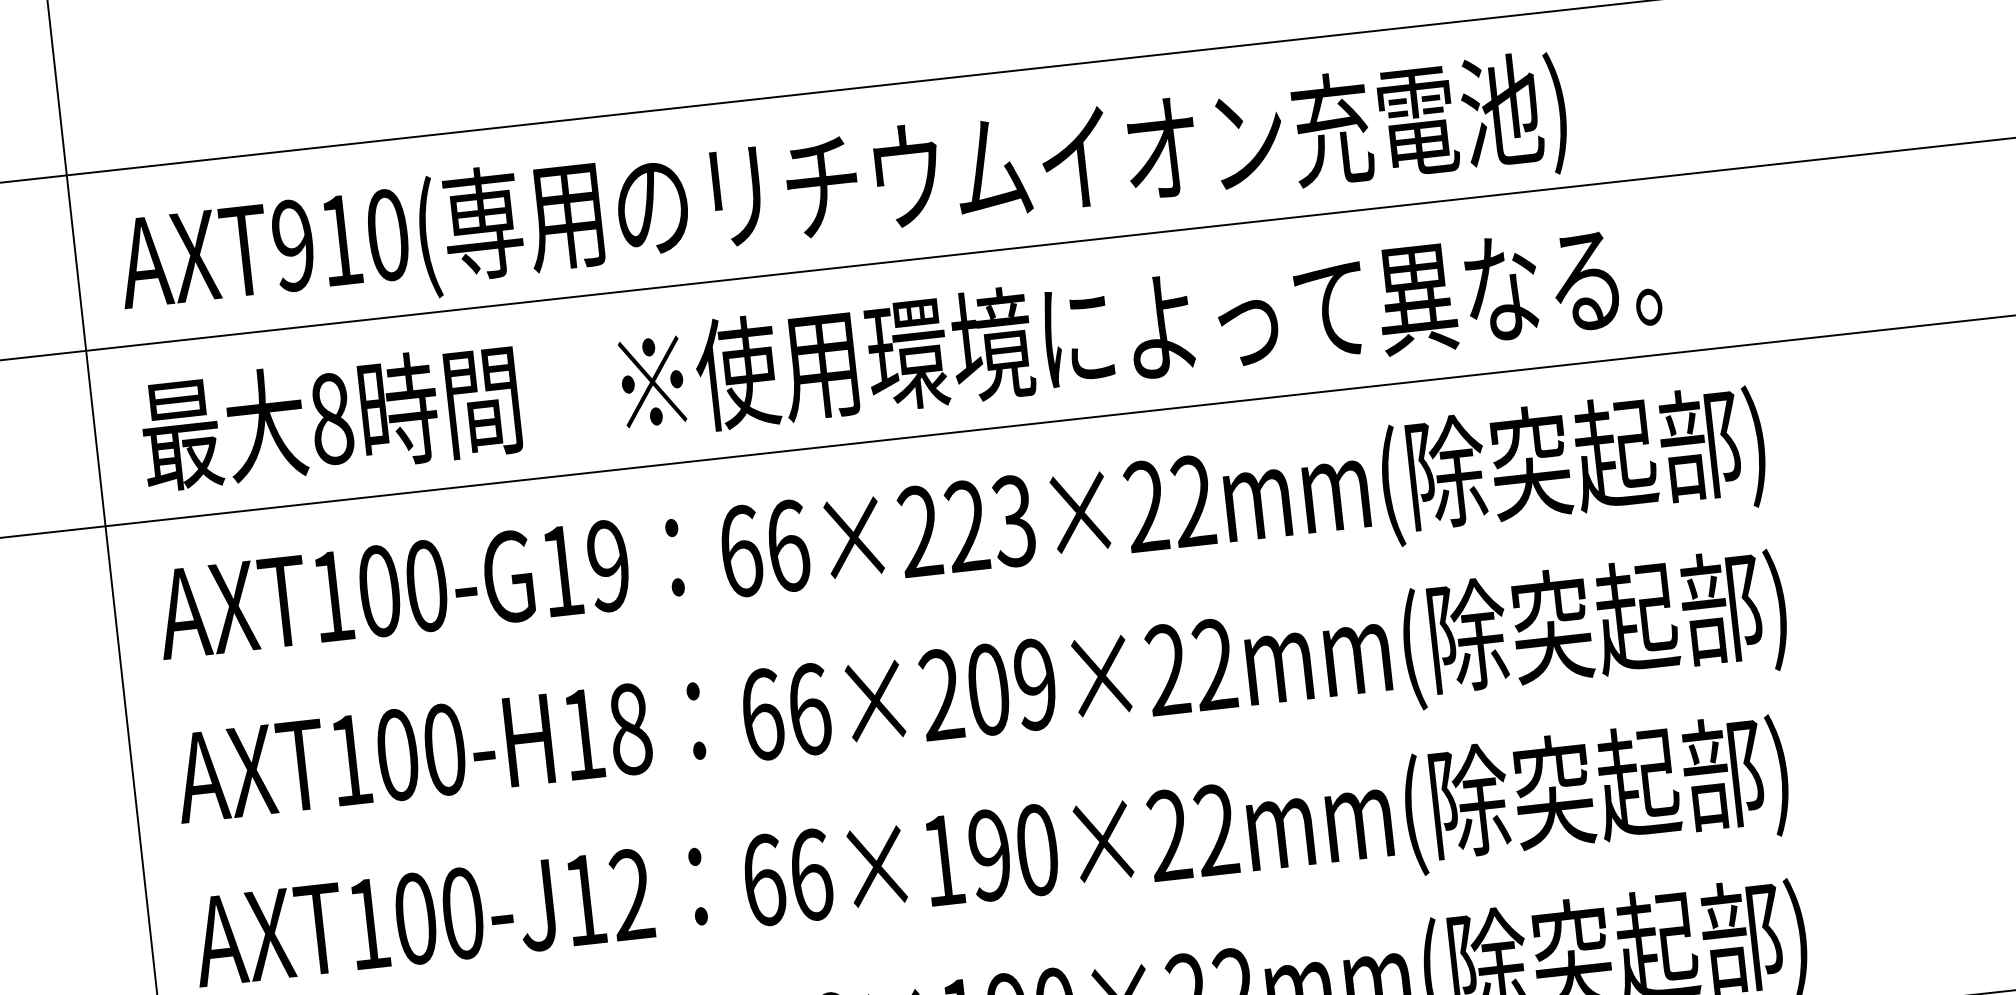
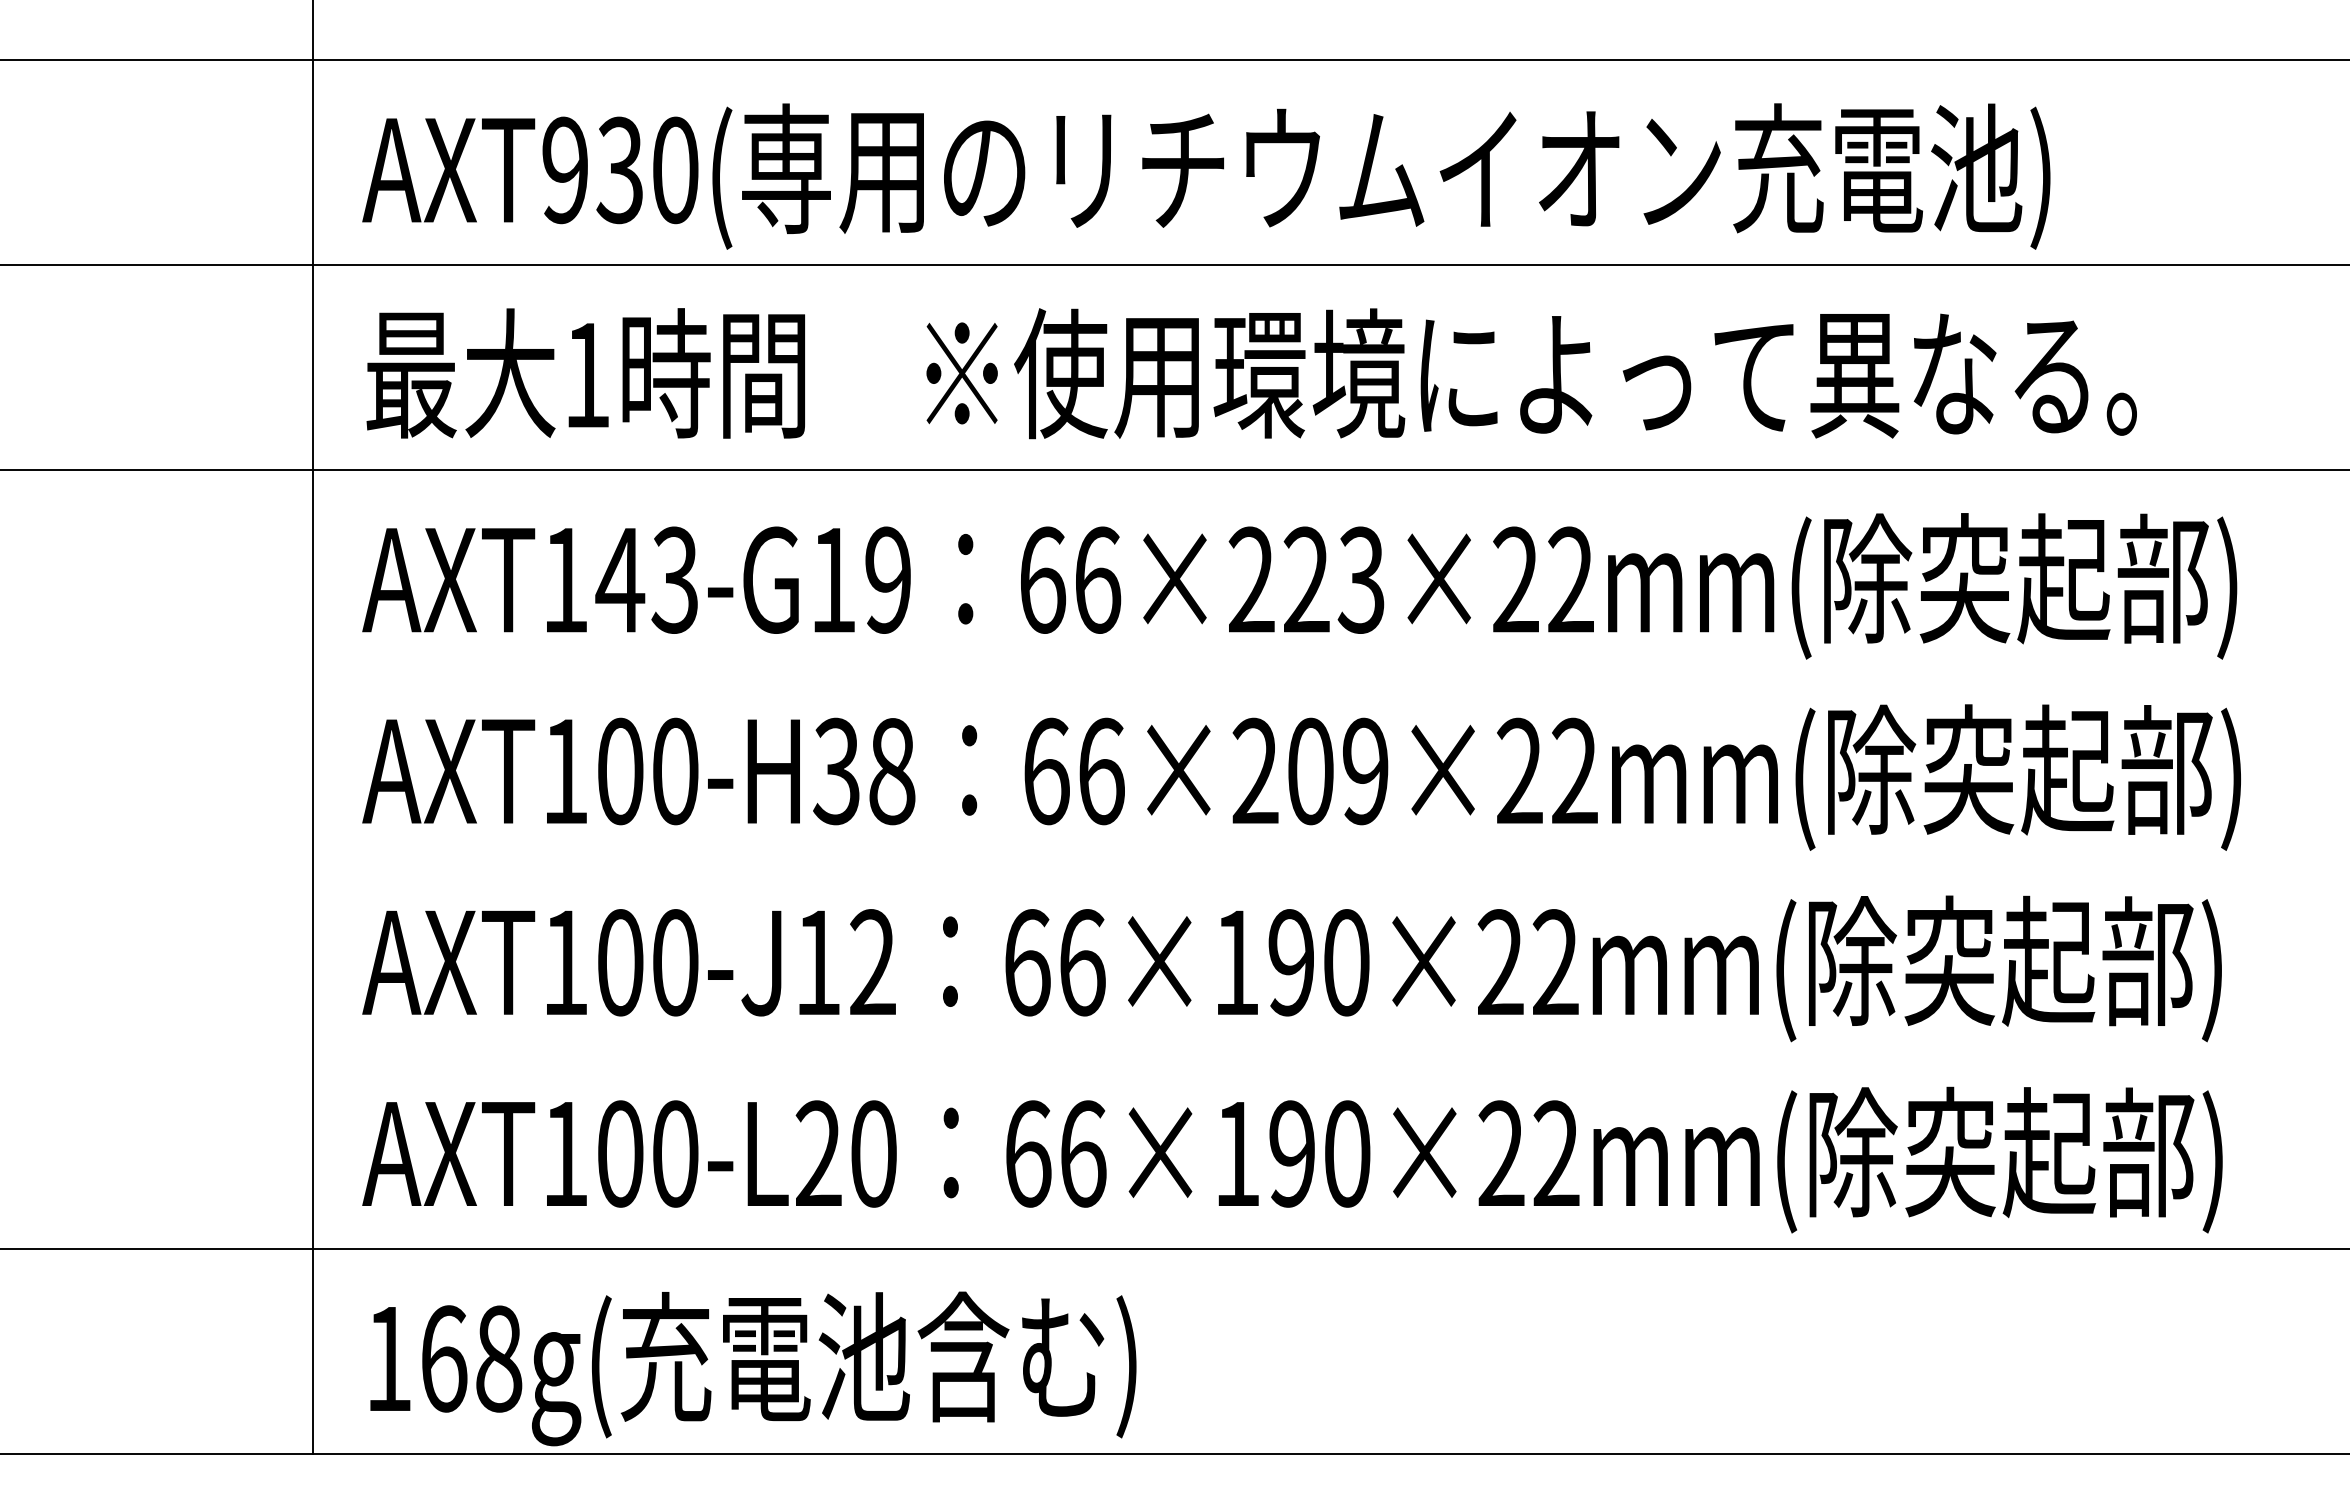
text: (340, 240) -> (619, 170), AXT910( -> AXT930(
text: (331, 419) -> (587, 375), 8 -> 1
text: (401, 588) -> (646, 579), AXT100-G19 -> AXT143-G19
text: (582, 734) -> (836, 771), AXT100-H18 -> AXT100-H38

